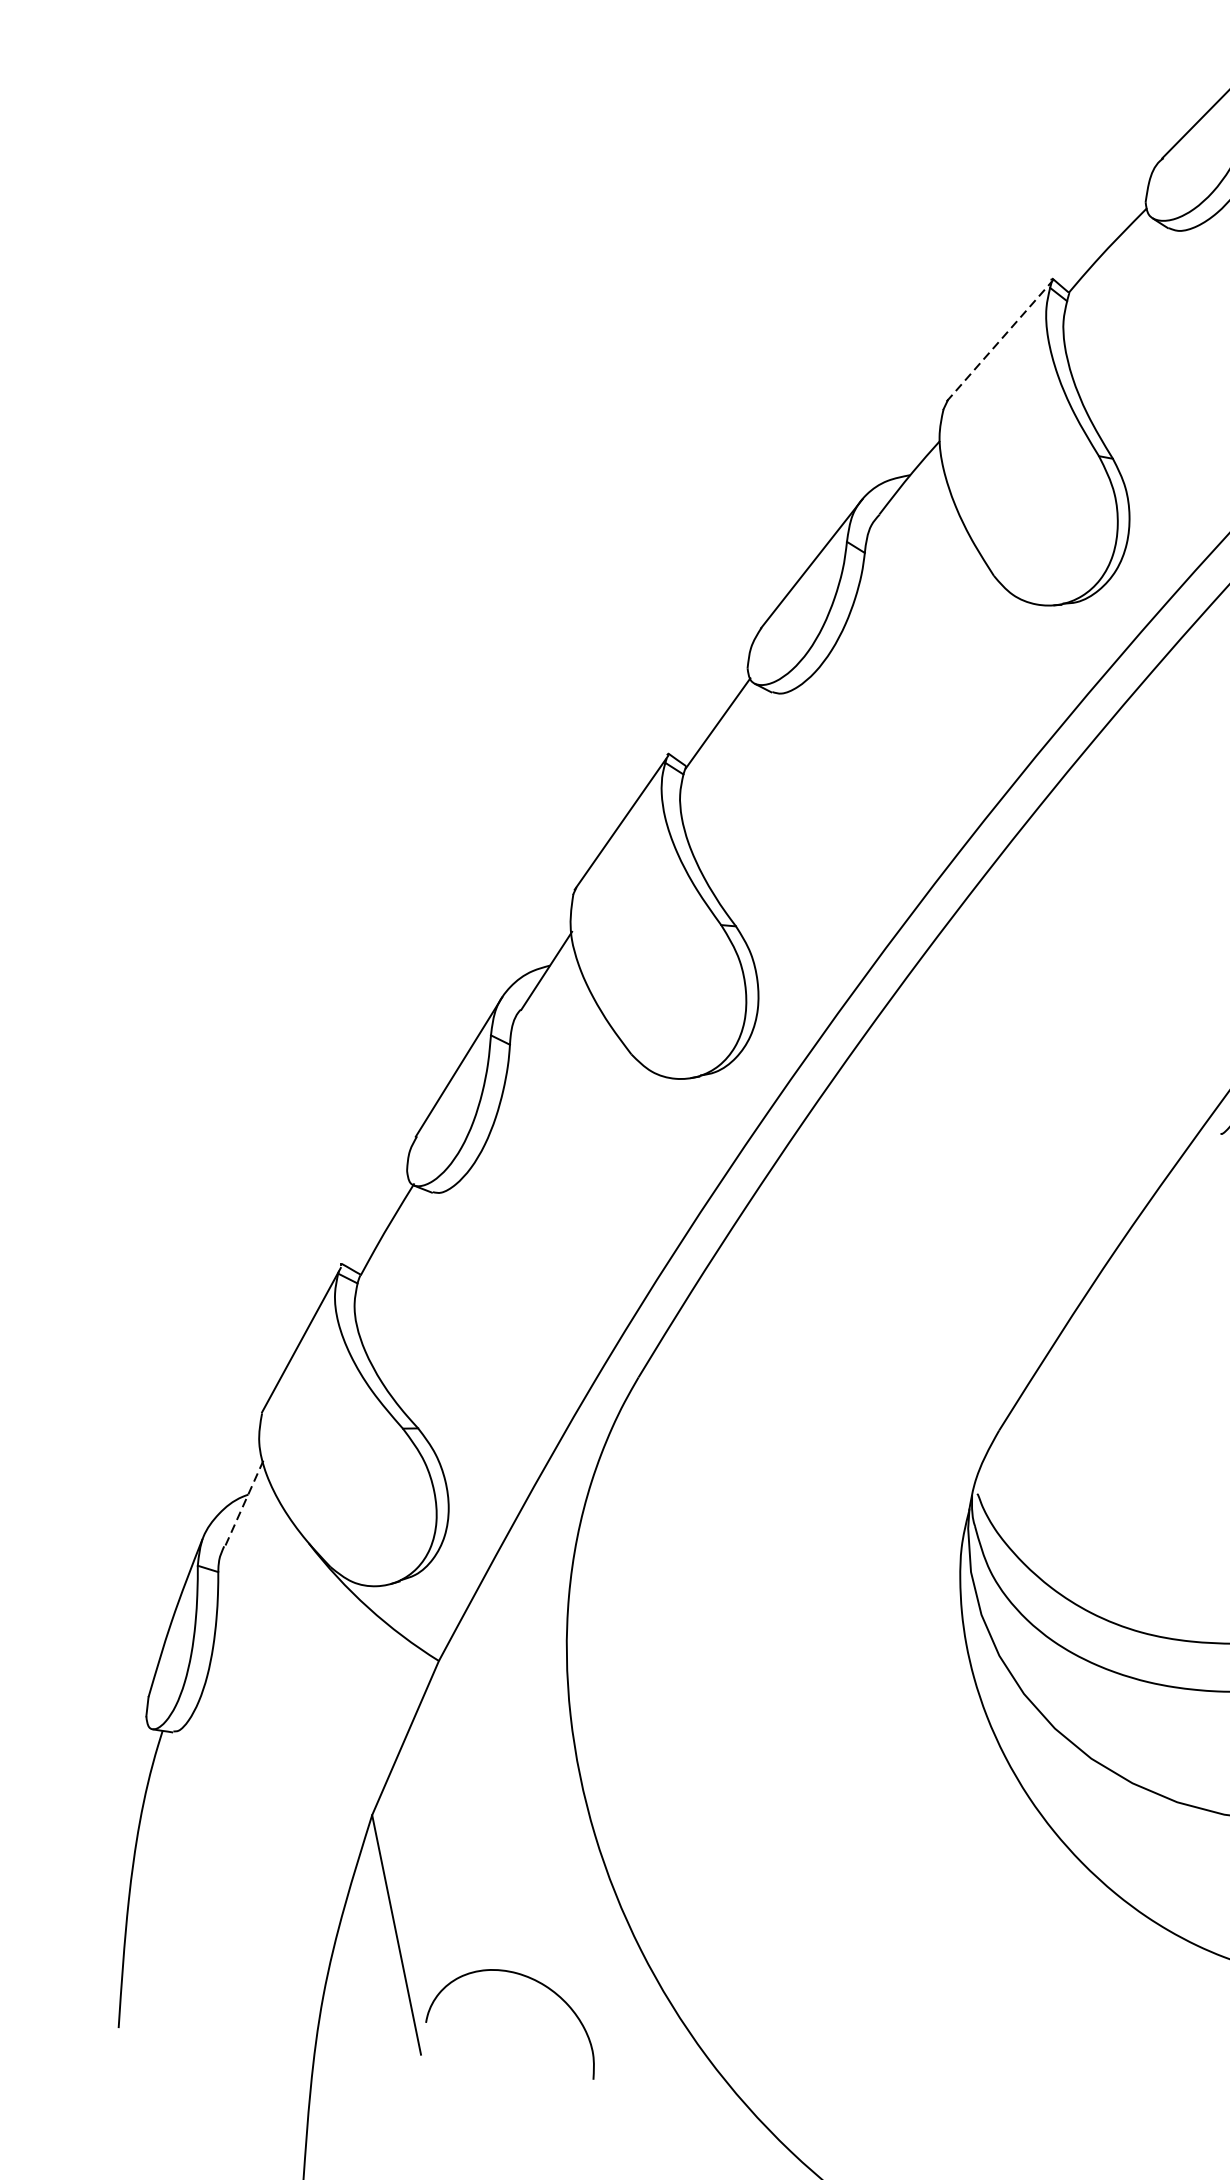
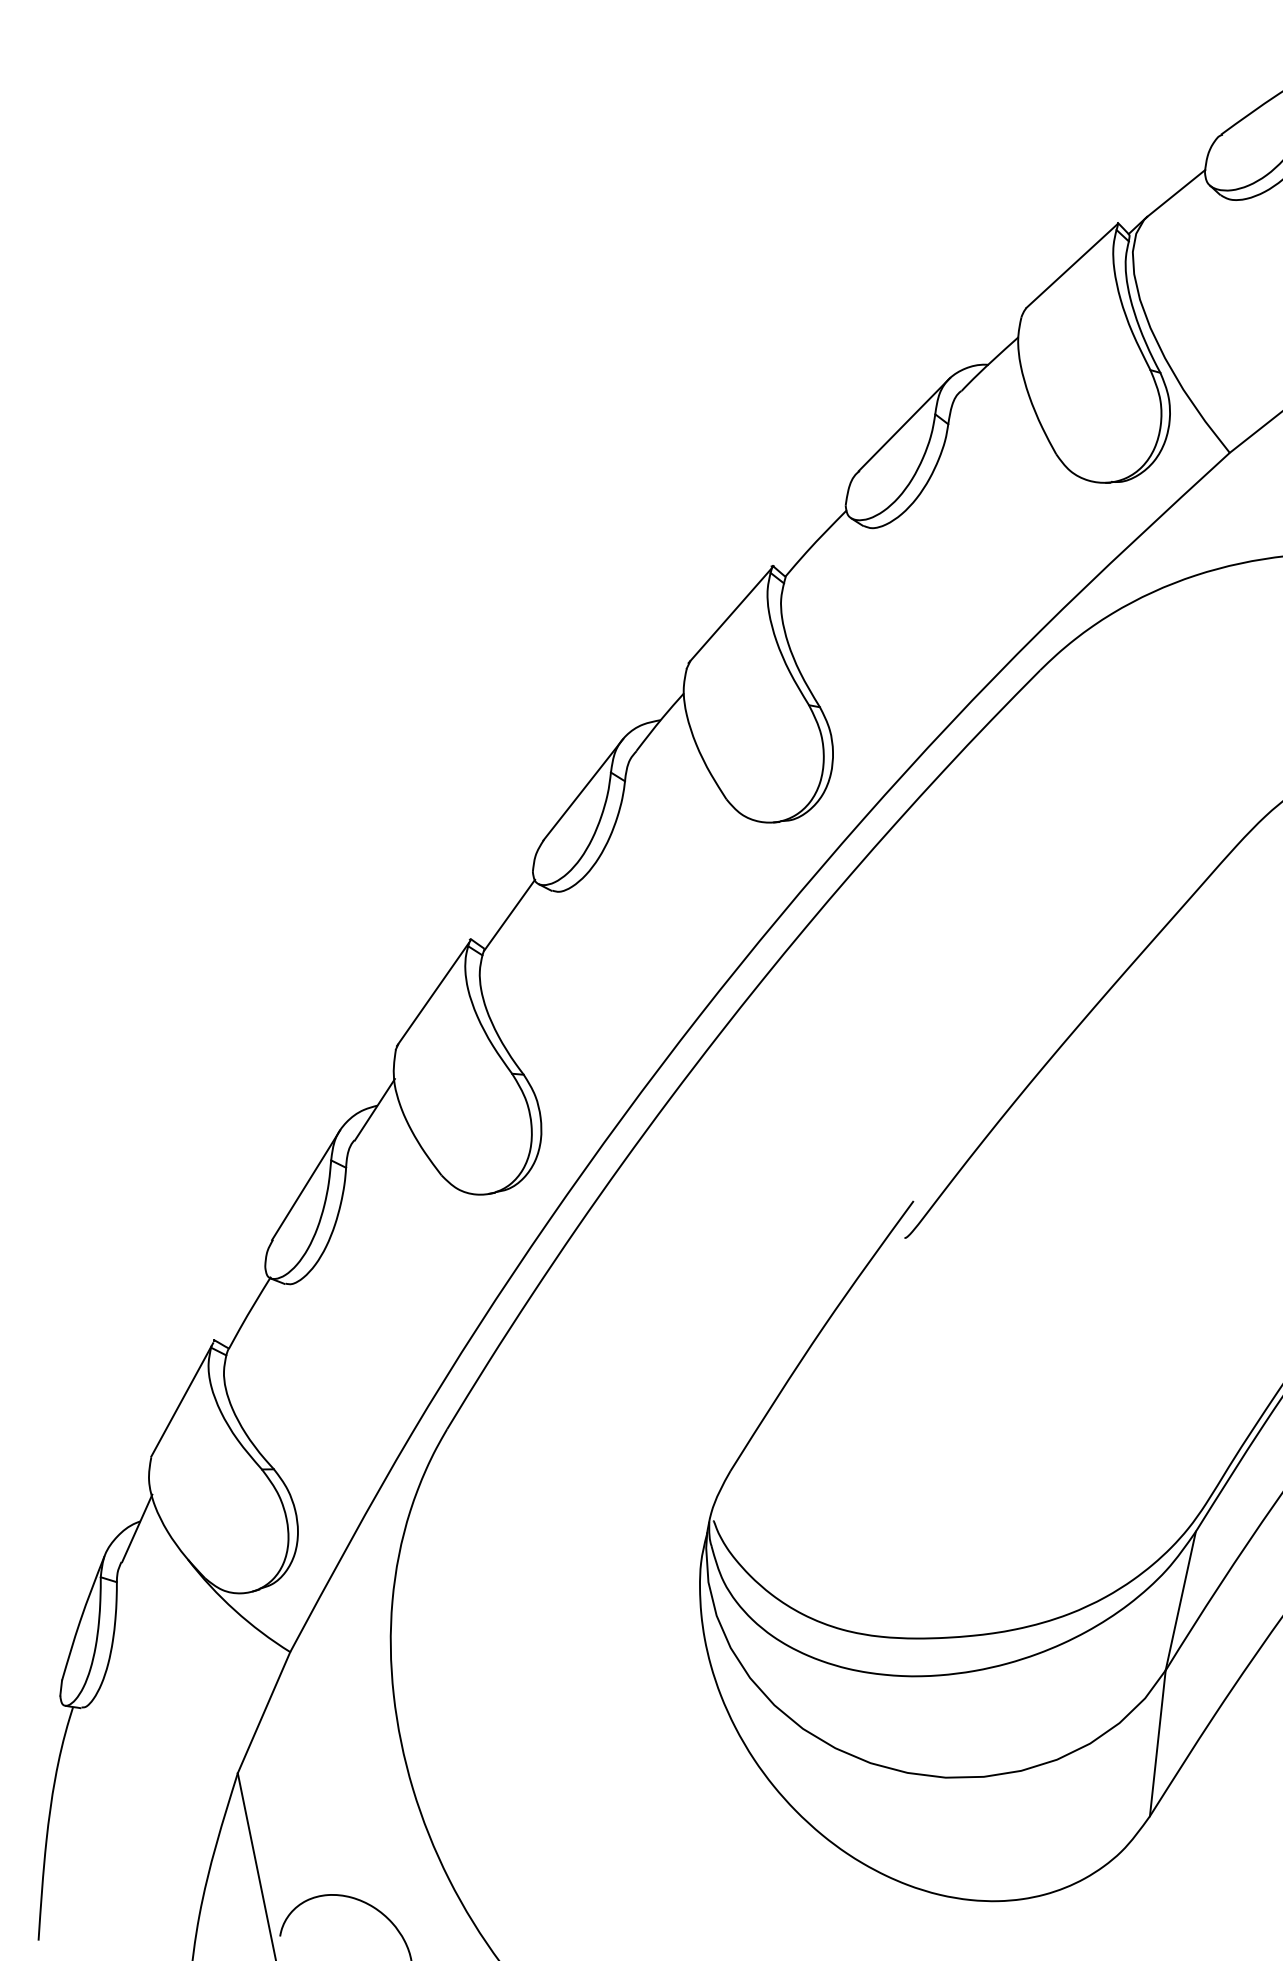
line: (1000, 340) -> (731, 614), dashed -> solid
line: (244, 1503) -> (137, 1528), dashed -> solid

